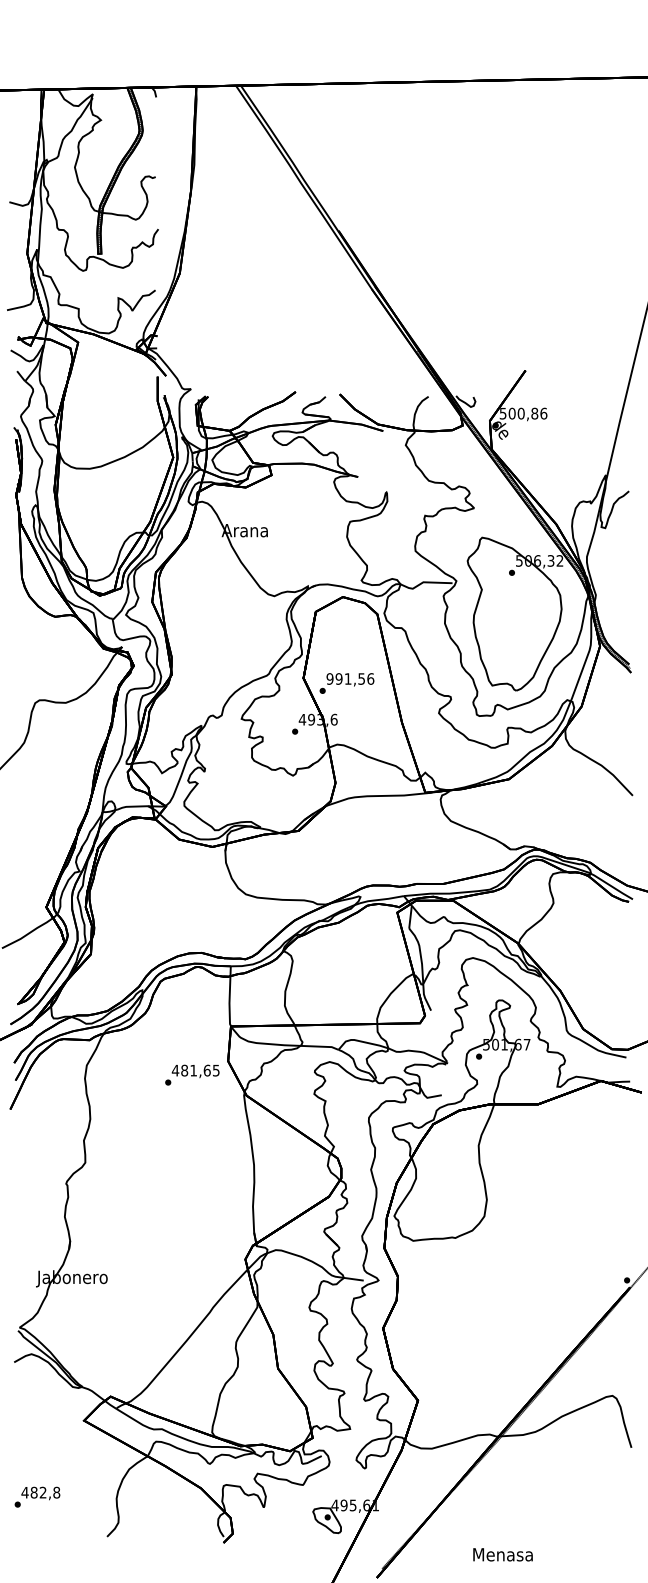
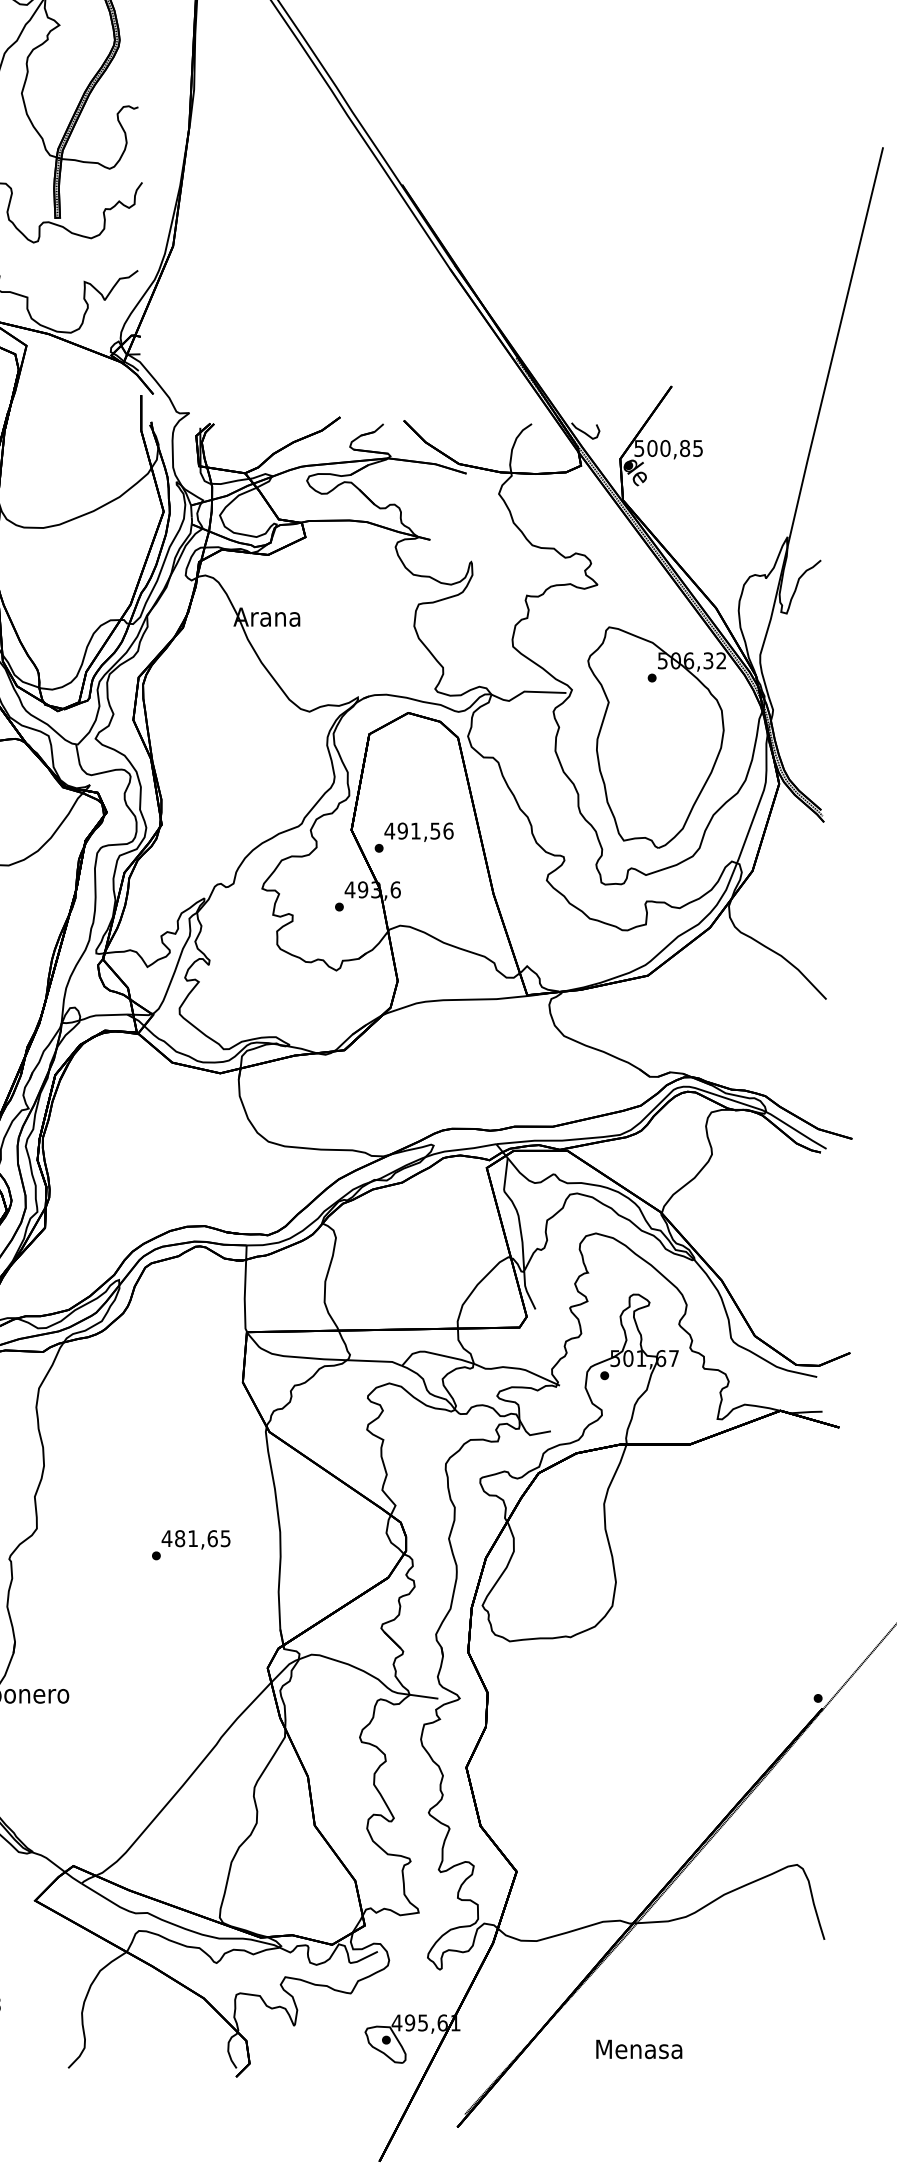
text: (543, 413) -> (697, 448), 500,86 -> 500,85
text: (329, 678) -> (388, 830), 991,56 -> 491,56
text: (192, 1074) -> (191, 1544), moved
text: (502, 1554) -> (638, 2048), moved

